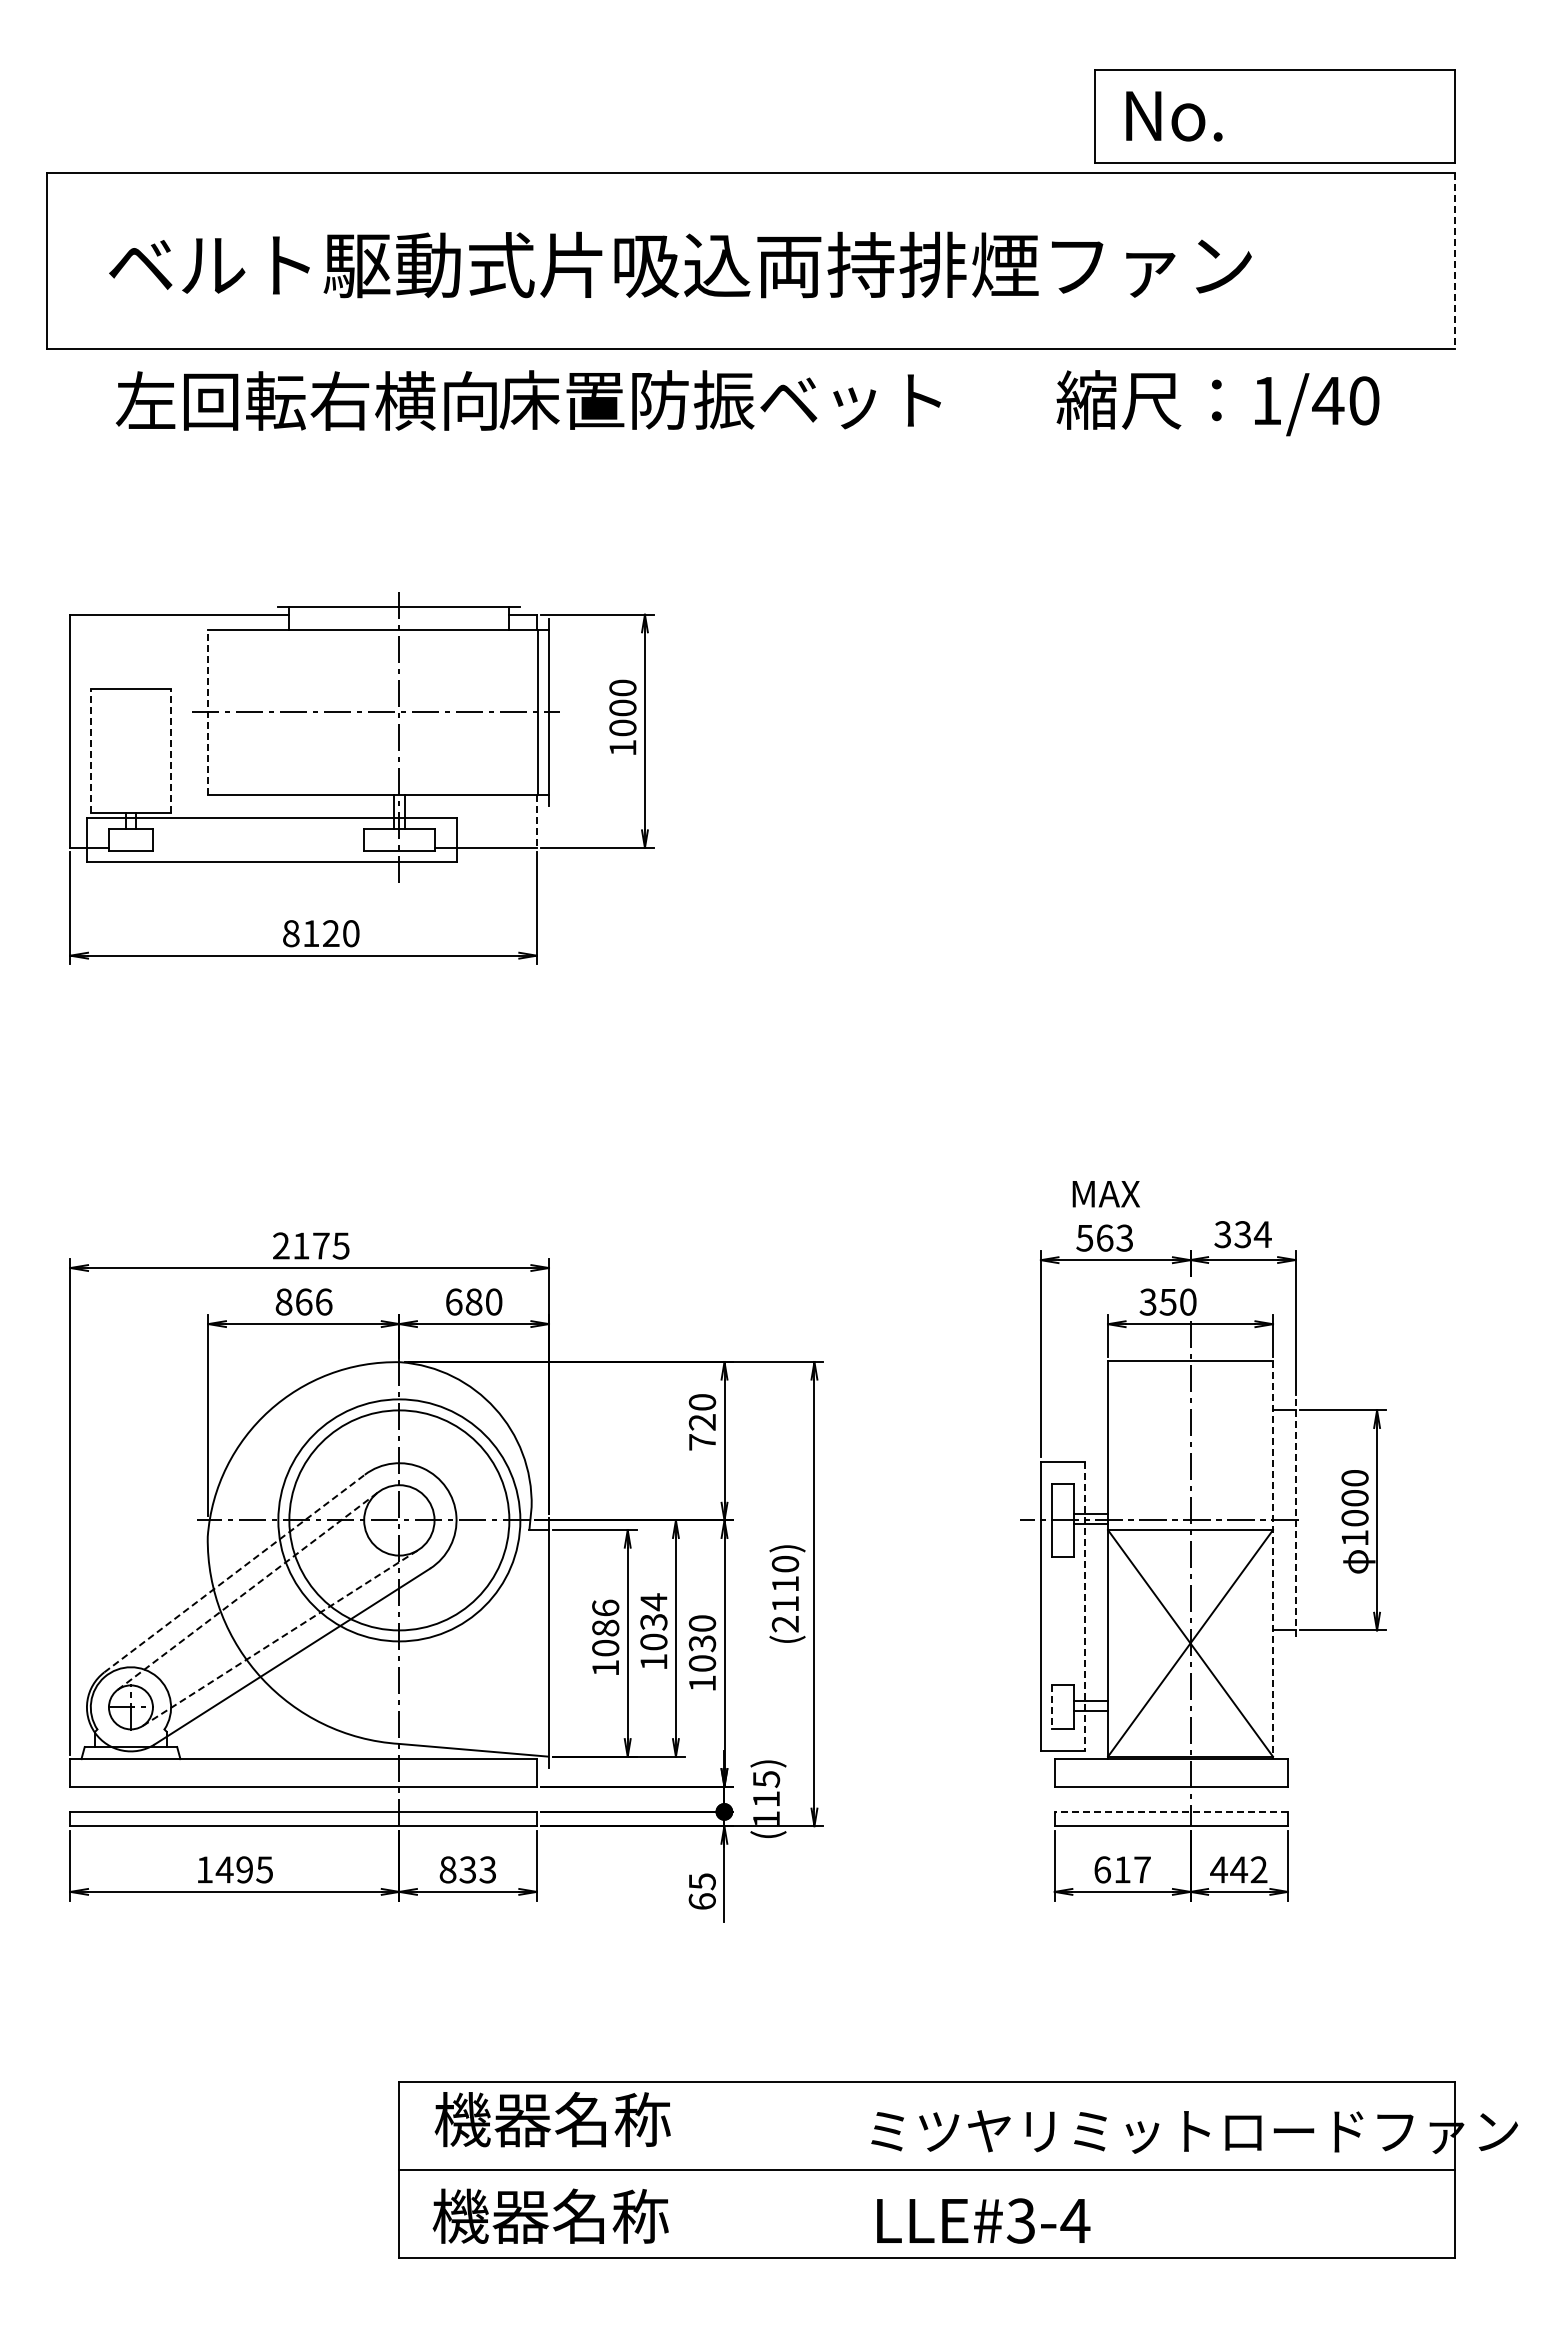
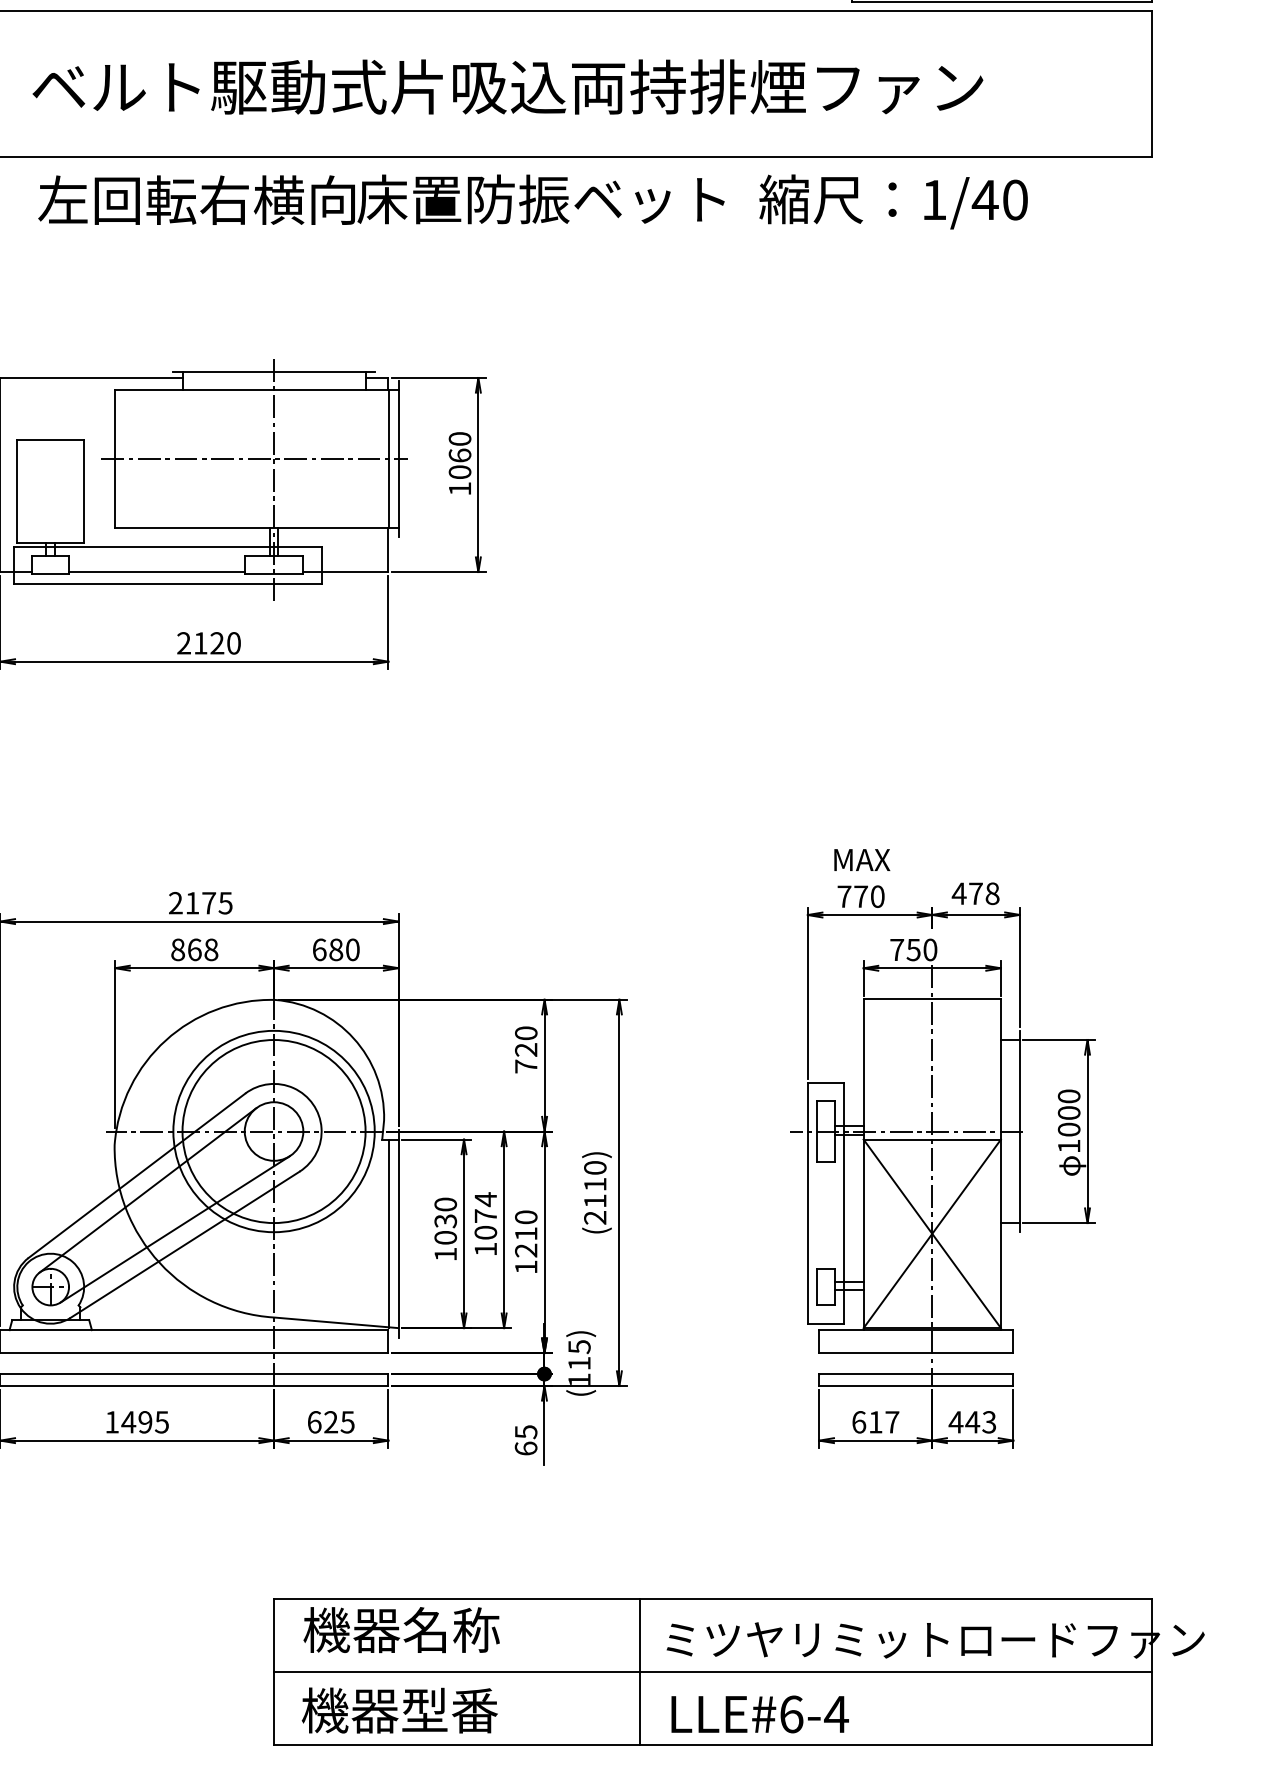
line: (1454, 261) -> (1151, 84), dashed -> solid
text: (1217, 403) -> (893, 202), moved
text: (622, 707) -> (459, 455), 1000 -> 1060
line: (207, 712) -> (114, 459), dashed -> solid
line: (90, 750) -> (17, 490), dashed -> solid
line: (171, 750) -> (84, 490), dashed -> solid
line: (536, 821) -> (388, 550), dashed -> solid
line: (258, 847) -> (156, 571), added
text: (291, 933) -> (184, 643), 8120 -> 2120
text: (1242, 1234) -> (975, 893), 334 -> 478
text: (1104, 1237) -> (860, 896), 563 -> 770
text: (323, 1301) -> (210, 949), 866 -> 868
text: (1147, 1301) -> (896, 949), 350 -> 750
line: (1295, 1520) -> (1019, 1131), dashed -> solid
line: (1273, 1560) -> (1001, 1164), dashed -> solid
line: (234, 1573) -> (136, 1175), dashed -> solid
line: (248, 1590) -> (148, 1189), dashed -> solid
line: (1084, 1606) -> (844, 1203), dashed -> solid
text: (605, 1617) -> (445, 1212), 1086 -> 1030
text: (653, 1621) -> (485, 1215), 1034 -> 1074
line: (280, 1637) -> (175, 1228), dashed -> solid
line: (537, 1643) -> (388, 1233), added
text: (702, 1653) -> (526, 1242), 1030 -> 1210
line: (1051, 1707) -> (816, 1287), dashed -> solid
line: (1171, 1811) -> (916, 1373), dashed -> solid
text: (467, 1869) -> (330, 1421), 833 -> 625
text: (1258, 1869) -> (988, 1421), 442 -> 443
line: (838, 2170) -> (639, 1672), added
text: (610, 2215) -> (449, 1709), 機器名称 -> 機器型番
text: (1020, 2220) -> (790, 1714), LLE#3-4 -> LLE#6-4

